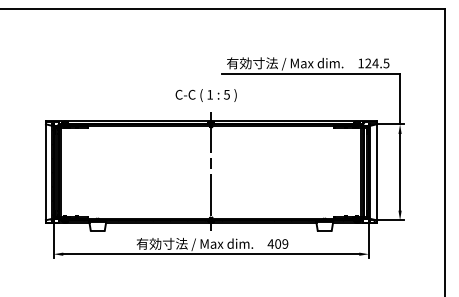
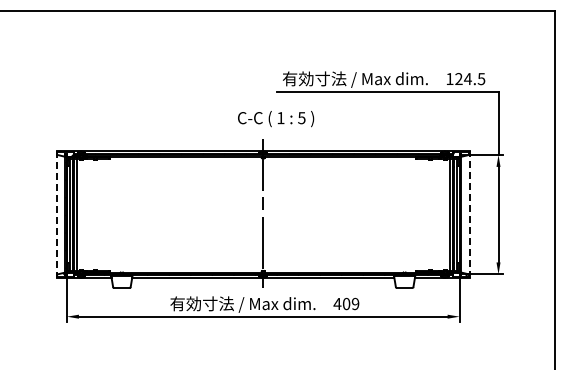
text: (206, 95) -> (276, 119), moved
line: (45, 172) -> (56, 214), solid -> dashed
line: (376, 172) -> (469, 214), solid -> dashed

